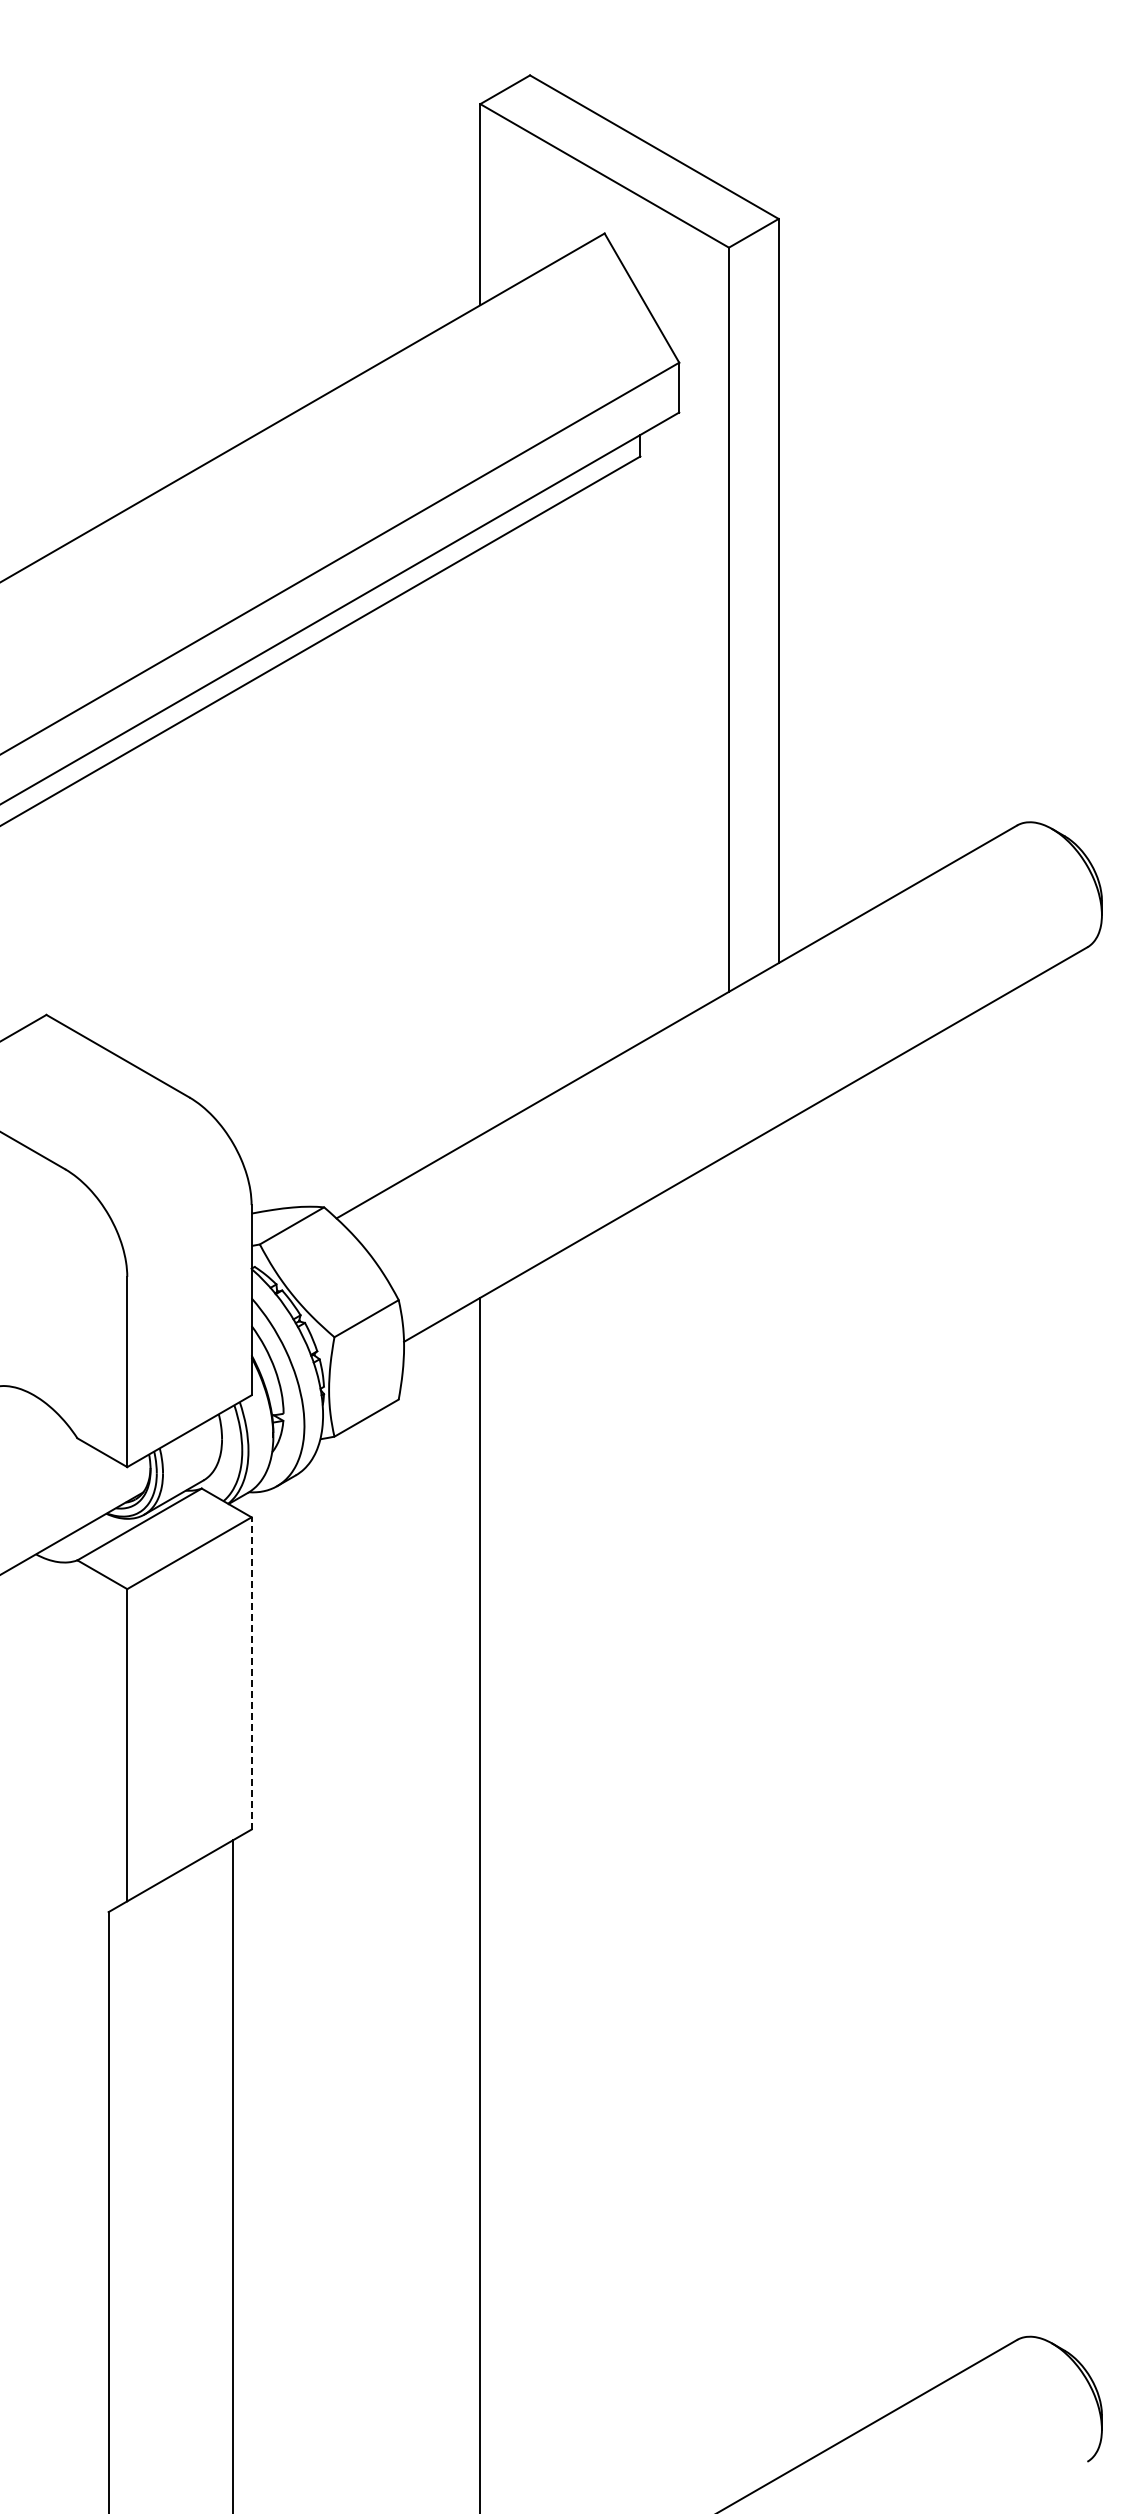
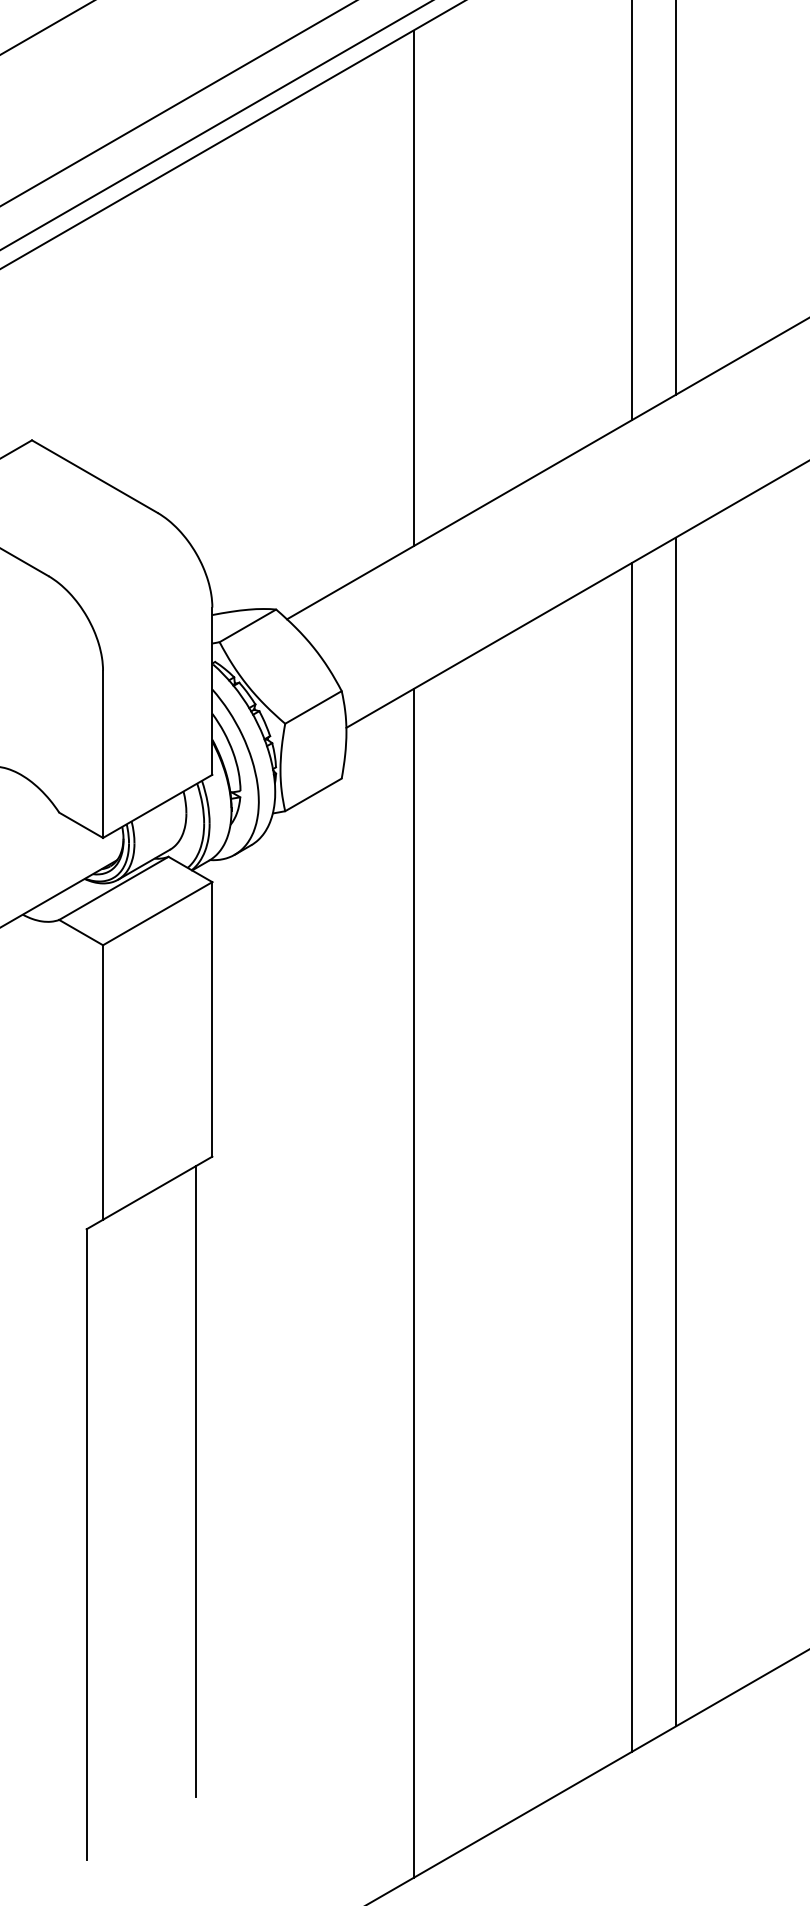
line: (480, 841) -> (413, 287), added
line: (251, 1672) -> (212, 1018), dashed -> solid
line: (778, 1801) -> (675, 1131), added
line: (728, 1830) -> (631, 1157), added

